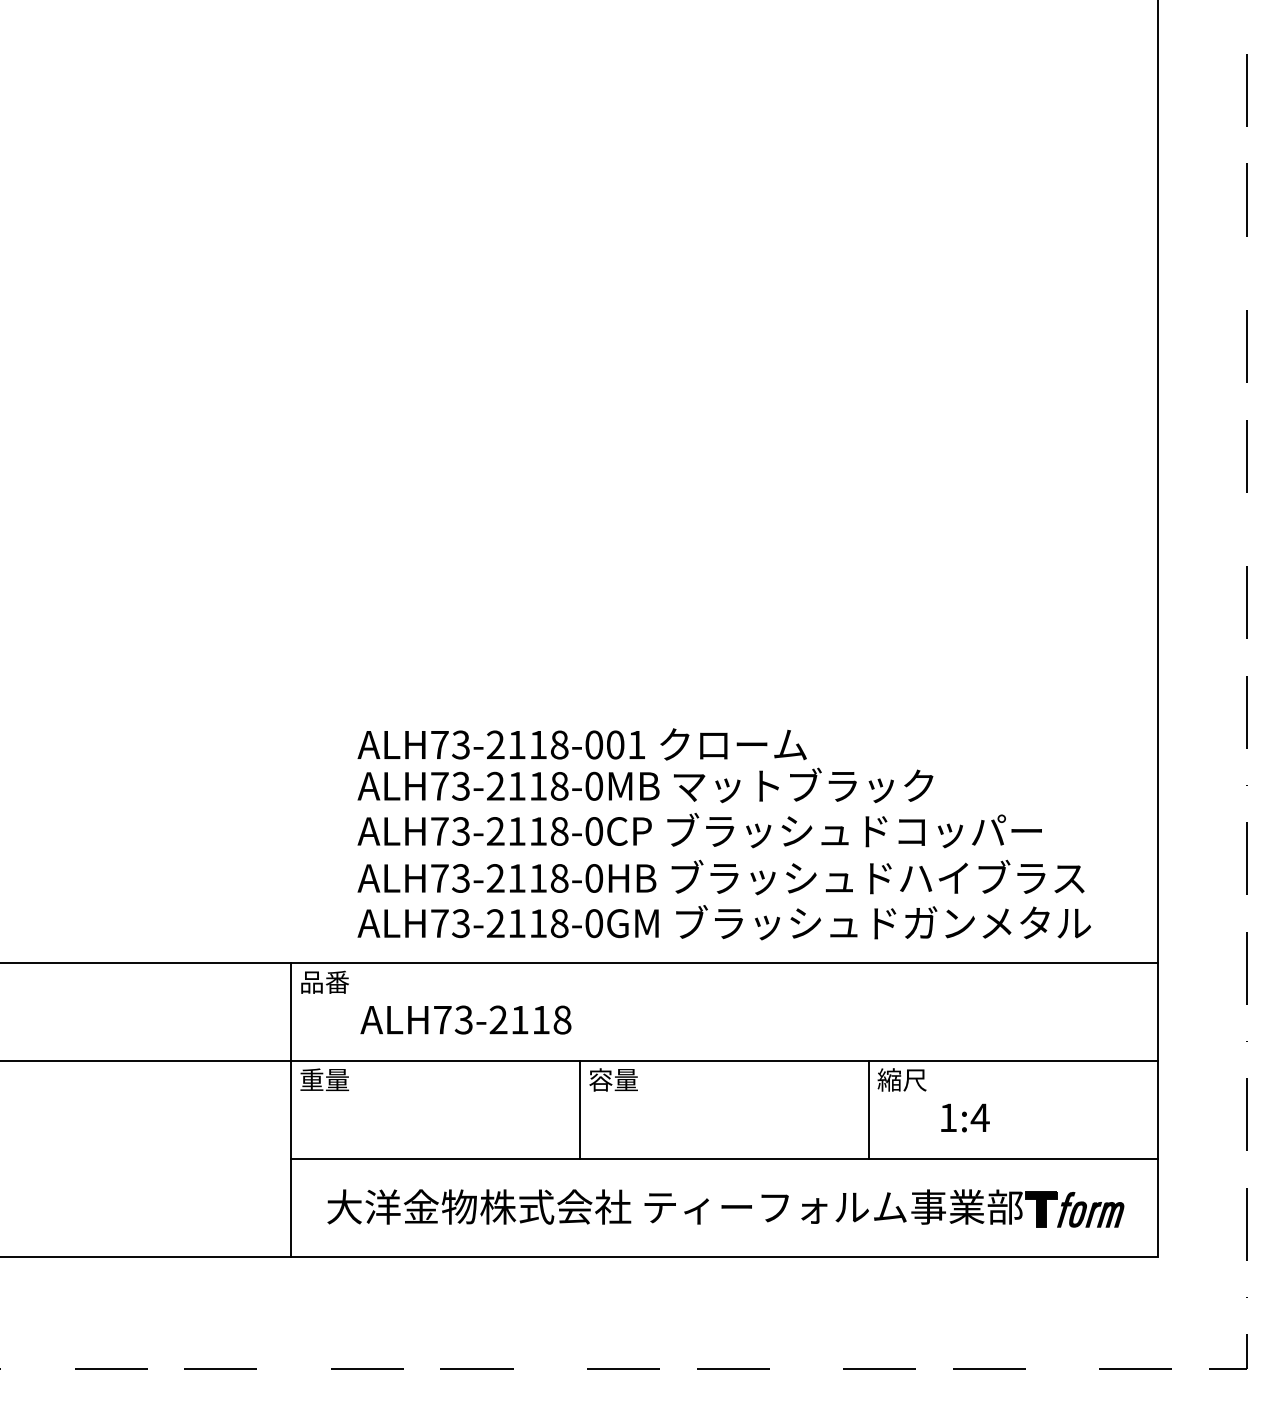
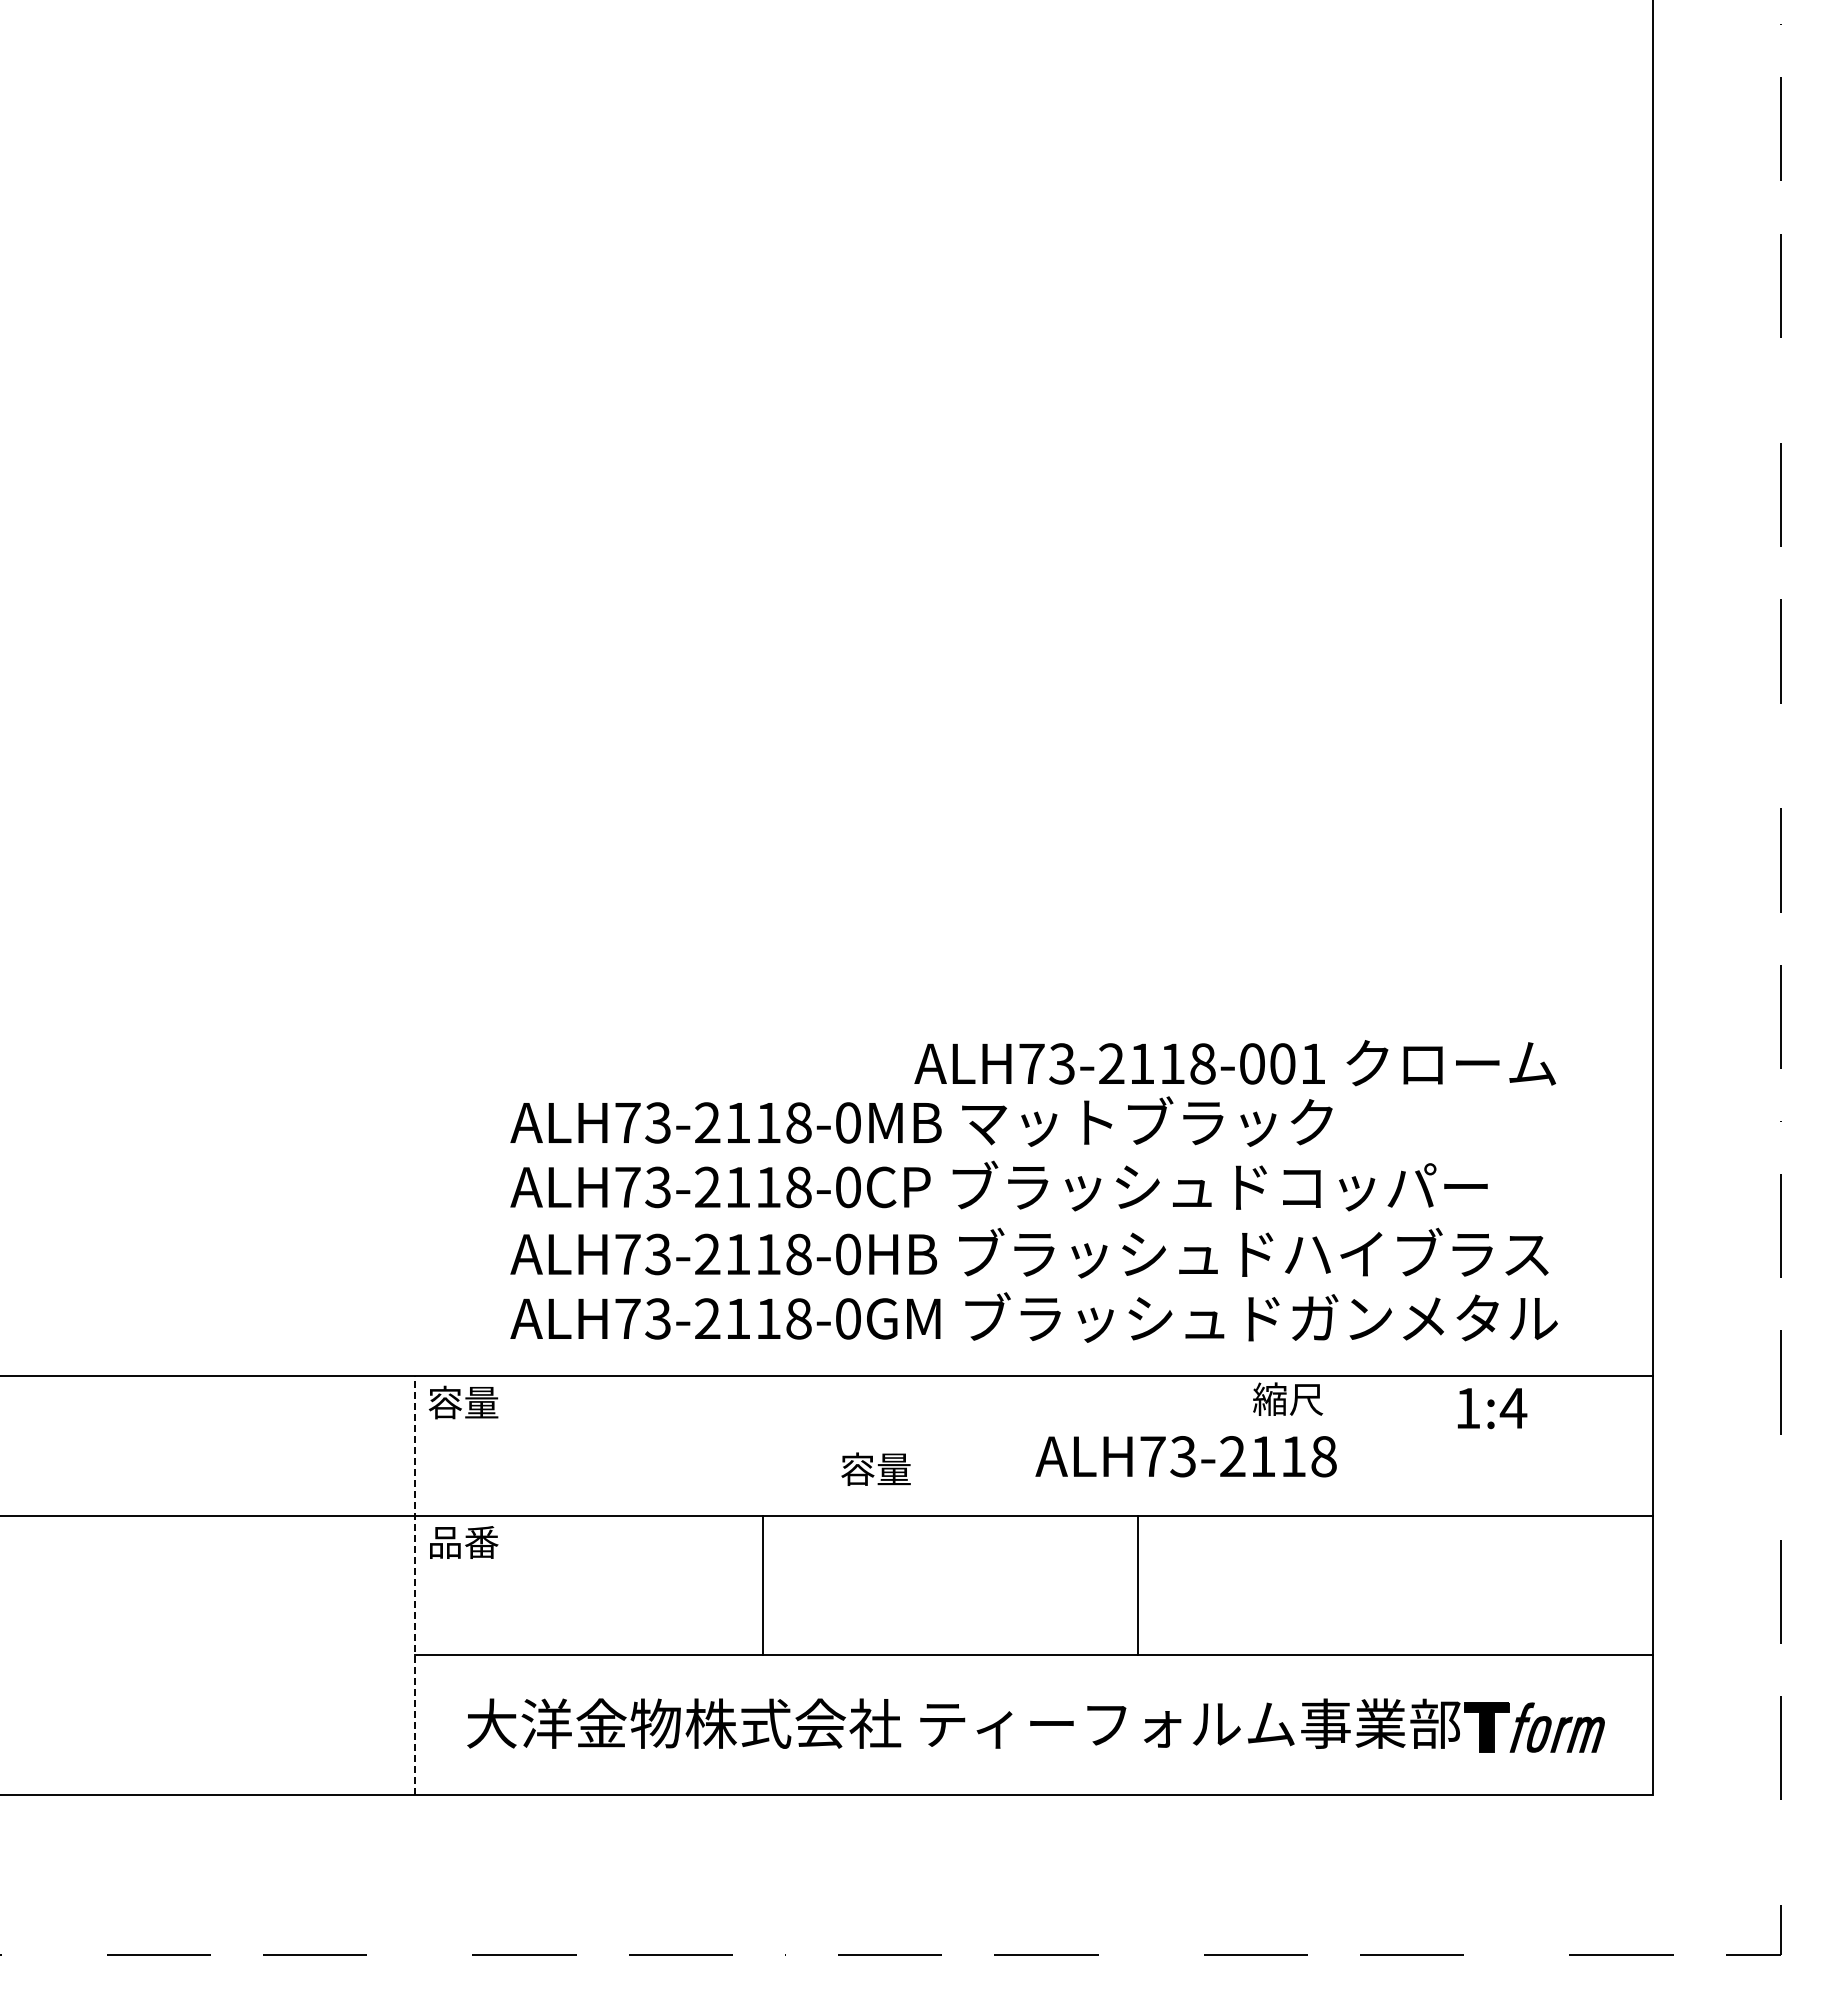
text: (582, 744) -> (1235, 1063), moved
text: (324, 982) -> (463, 1402), 品番 -> 容量
text: (465, 1019) -> (1185, 1456), moved
text: (324, 1079) -> (463, 1541), 重量 -> 品番
text: (613, 1079) -> (875, 1468), moved
text: (902, 1079) -> (1288, 1398), moved
line: (291, 1110) -> (415, 1585), solid -> dashed
line: (579, 1110) -> (762, 1585), moved
line: (868, 1110) -> (1138, 1585), moved
text: (965, 1117) -> (1492, 1408), moved

